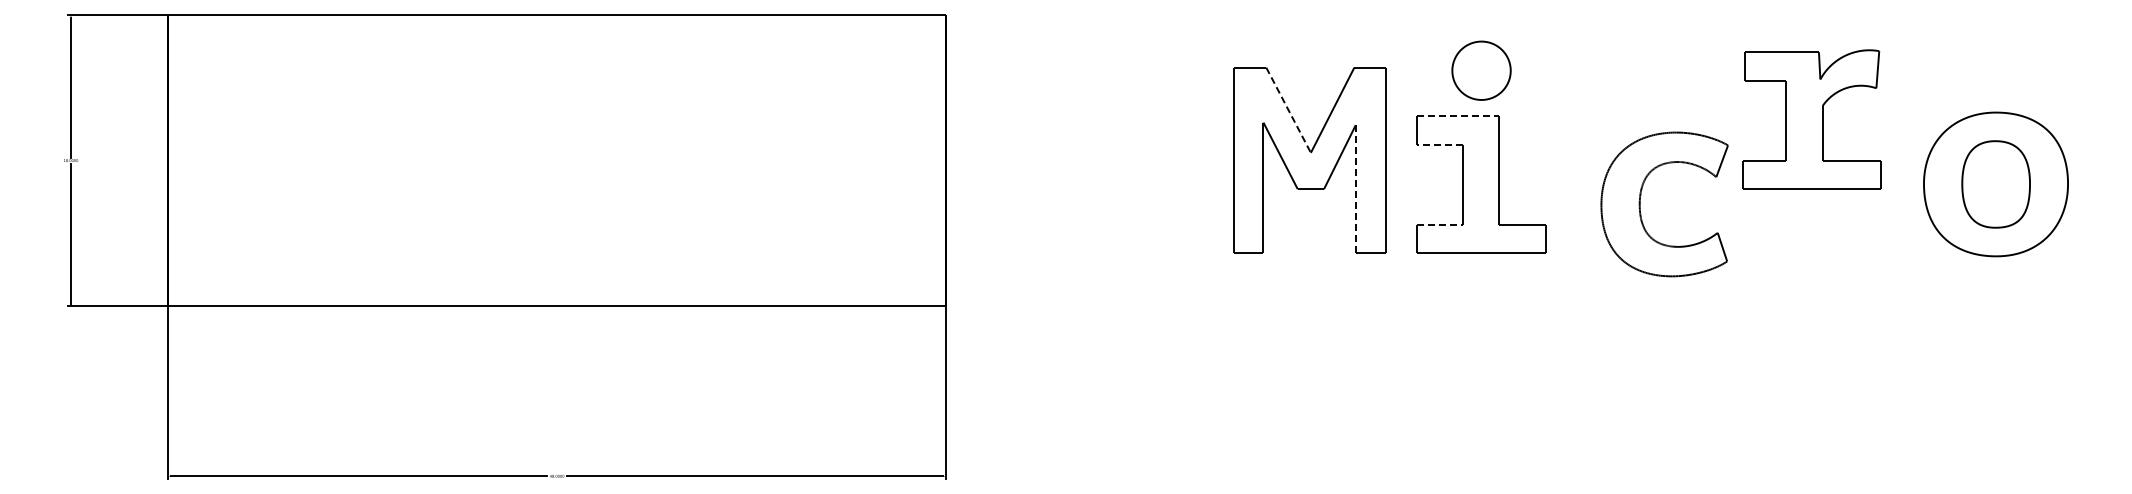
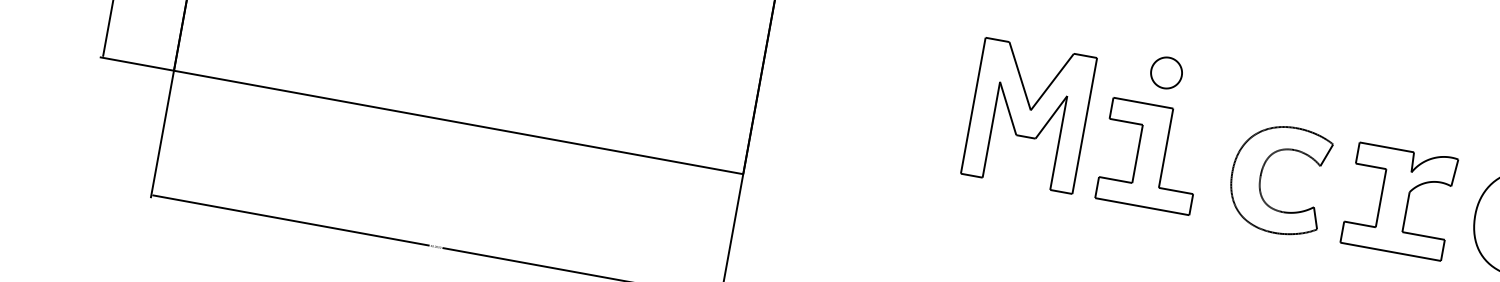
part: (1481, 70) -> (1166, 72), size x0.71
line: (1288, 110) -> (1020, 76), dashed -> solid
line: (1458, 116) -> (1143, 103), dashed -> solid
part: (1811, 119) -> (1399, 200), moved
line: (1439, 145) -> (1125, 122), dashed -> solid
line: (1355, 188) -> (1058, 142), dashed -> solid
part: (1640, 204) -> (1261, 176), moved
line: (1439, 224) -> (1115, 179), dashed -> solid

